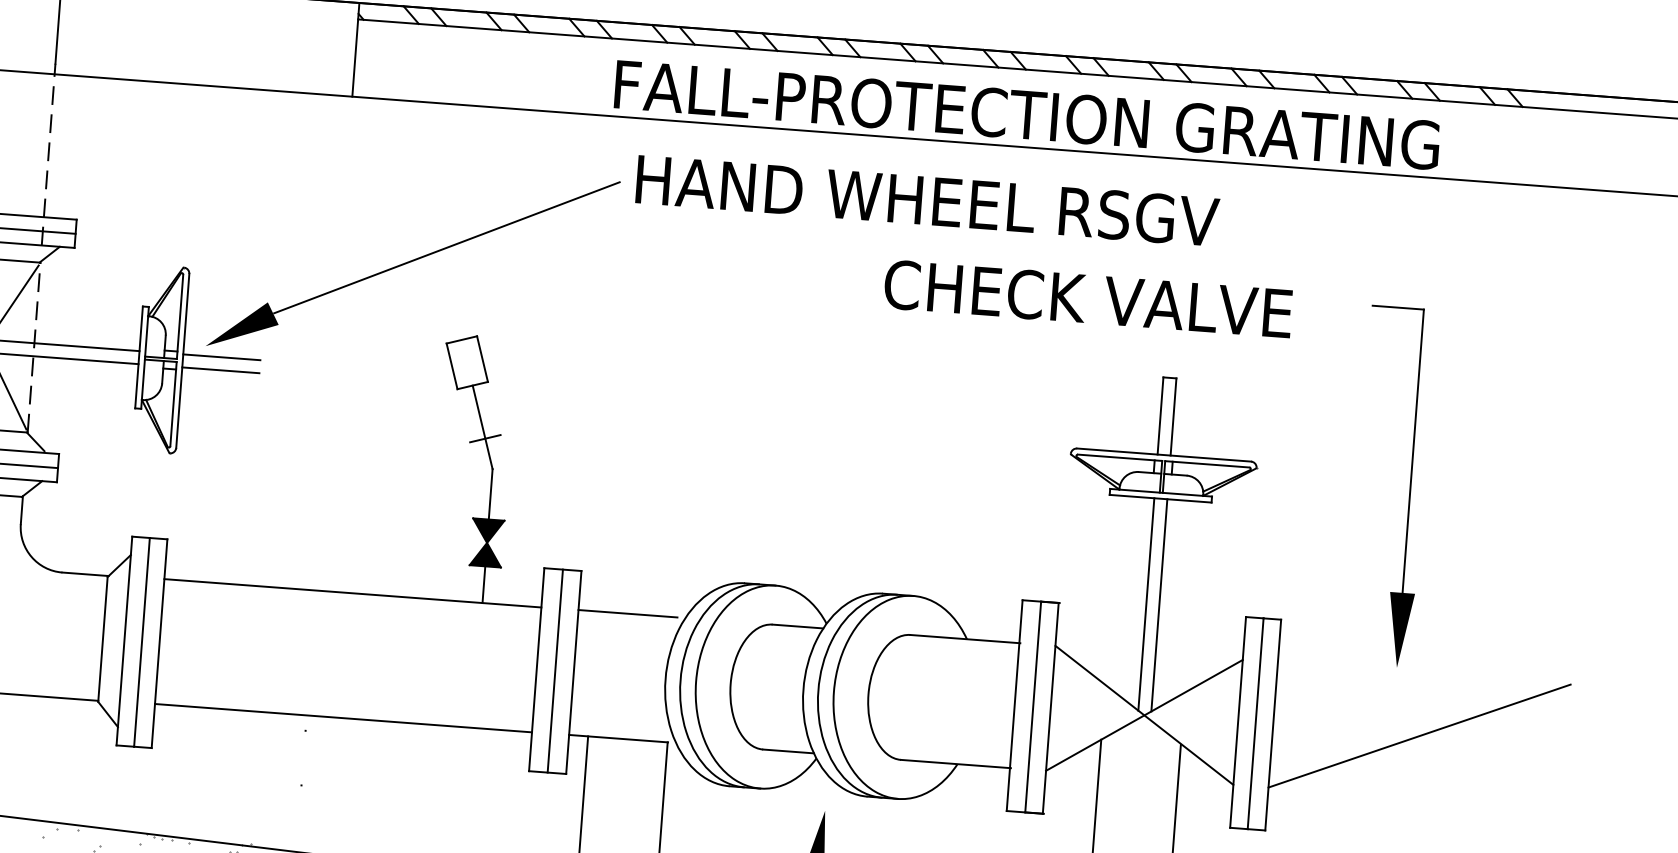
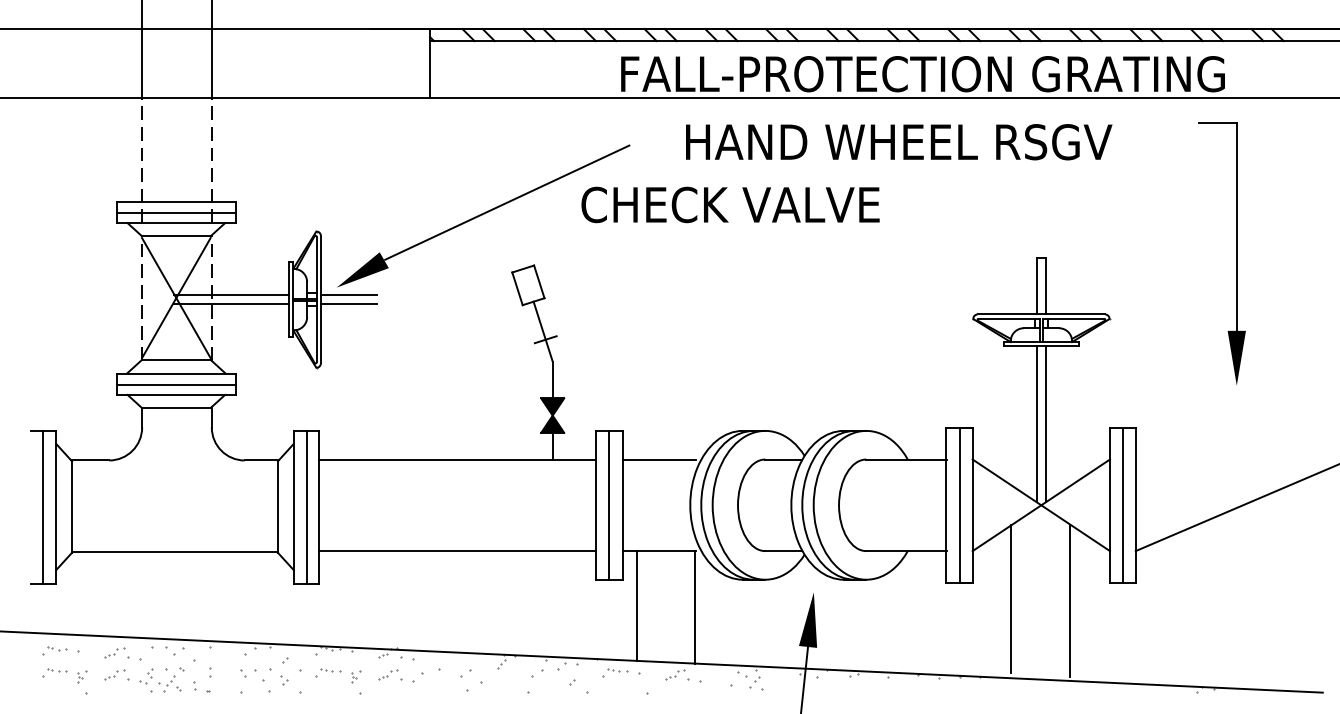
text: (928, 201) -> (899, 142), moved
text: (1088, 298) -> (730, 204), moved
part: (1410, 487) -> (1236, 253), moved

